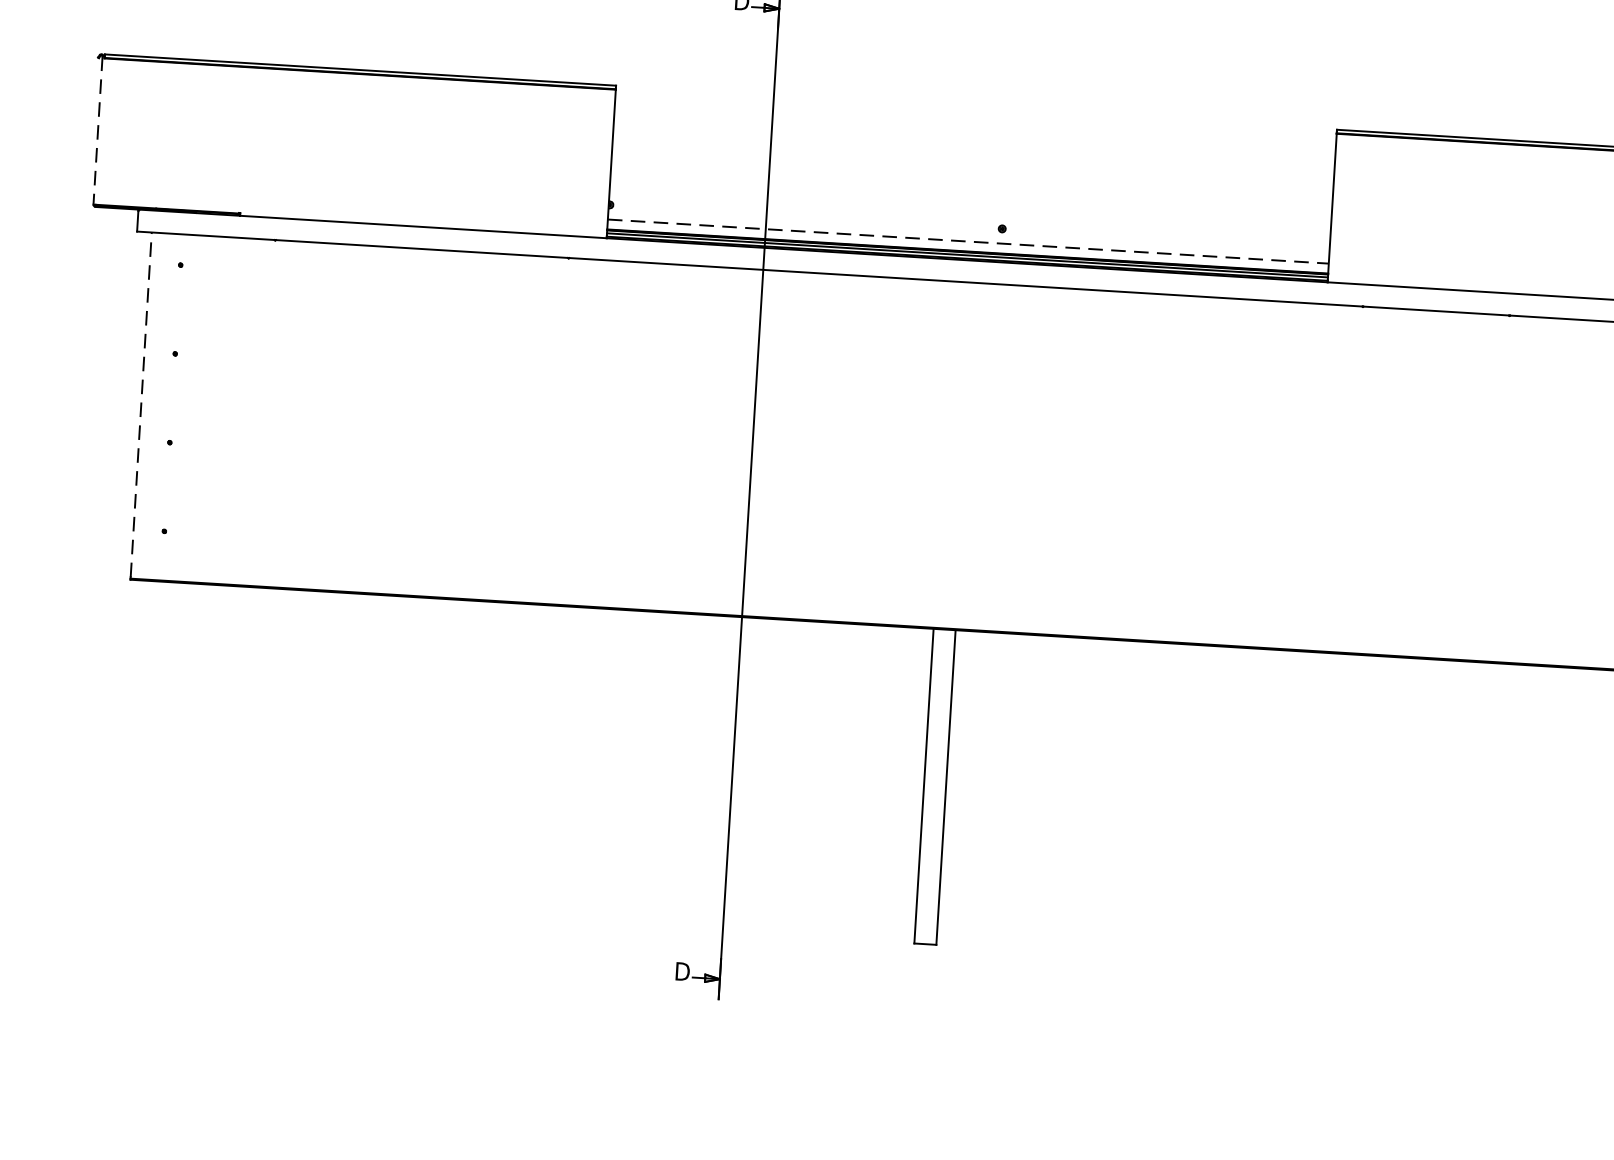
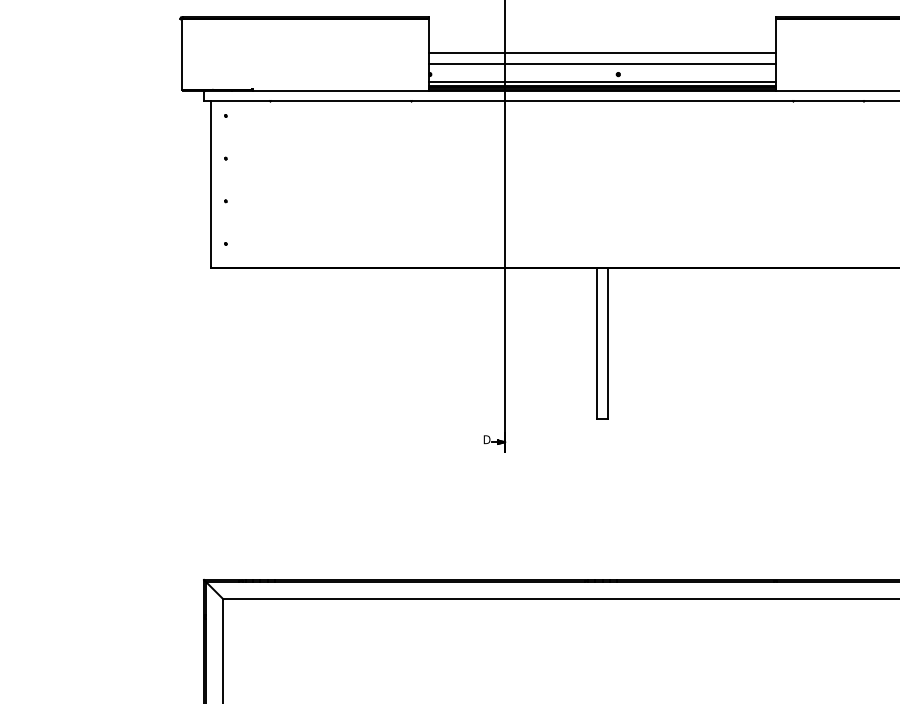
line: (98, 129) -> (182, 53), dashed -> solid
line: (972, 181) -> (602, 52), added
line: (970, 203) -> (602, 63), added
line: (970, 241) -> (603, 81), dashed -> solid
line: (142, 405) -> (211, 184), dashed -> solid

